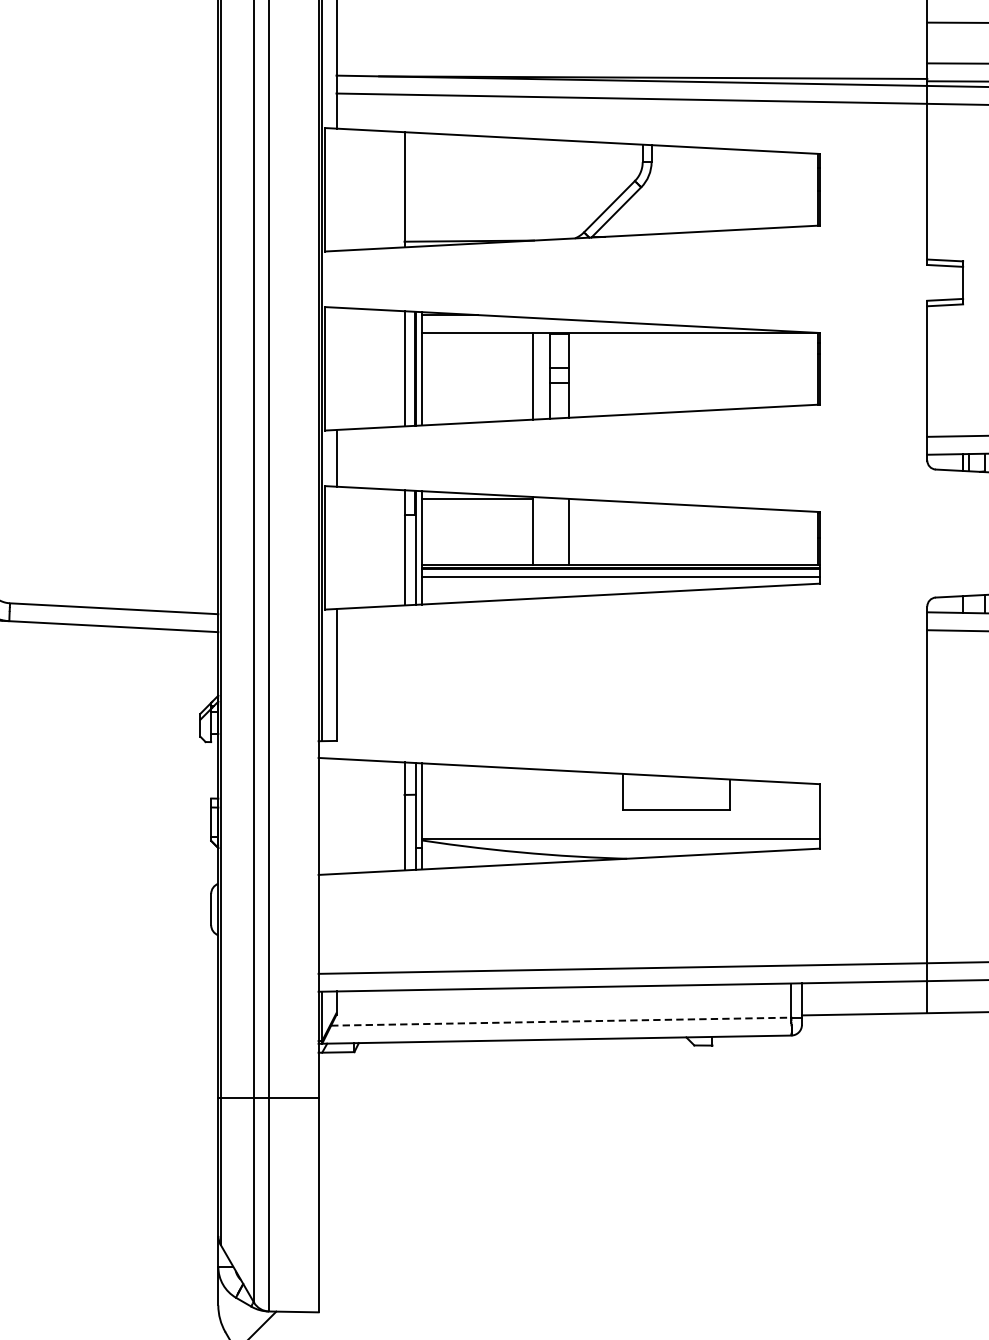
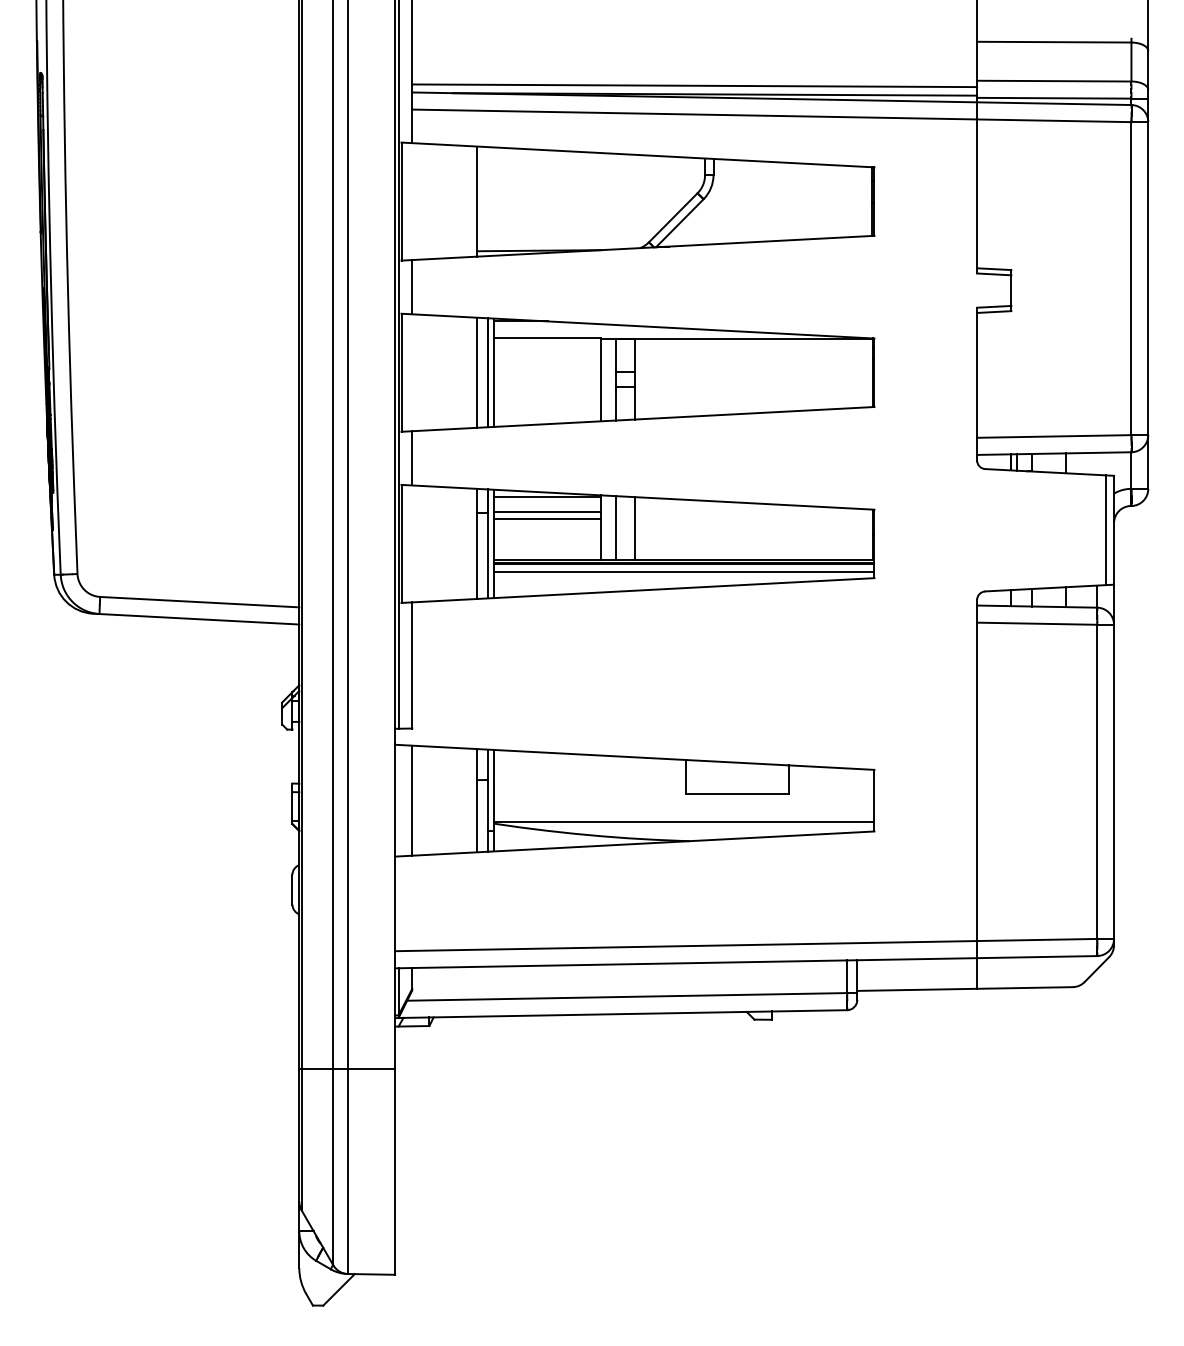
line: (631, 68) -> (694, 85), added
line: (336, 279) -> (412, 287), added
line: (477, 513) -> (547, 511), added
line: (477, 521) -> (547, 518), added
line: (549, 530) -> (615, 527), added
line: (336, 816) -> (412, 800), added
line: (561, 1021) -> (627, 996), dashed -> solid

